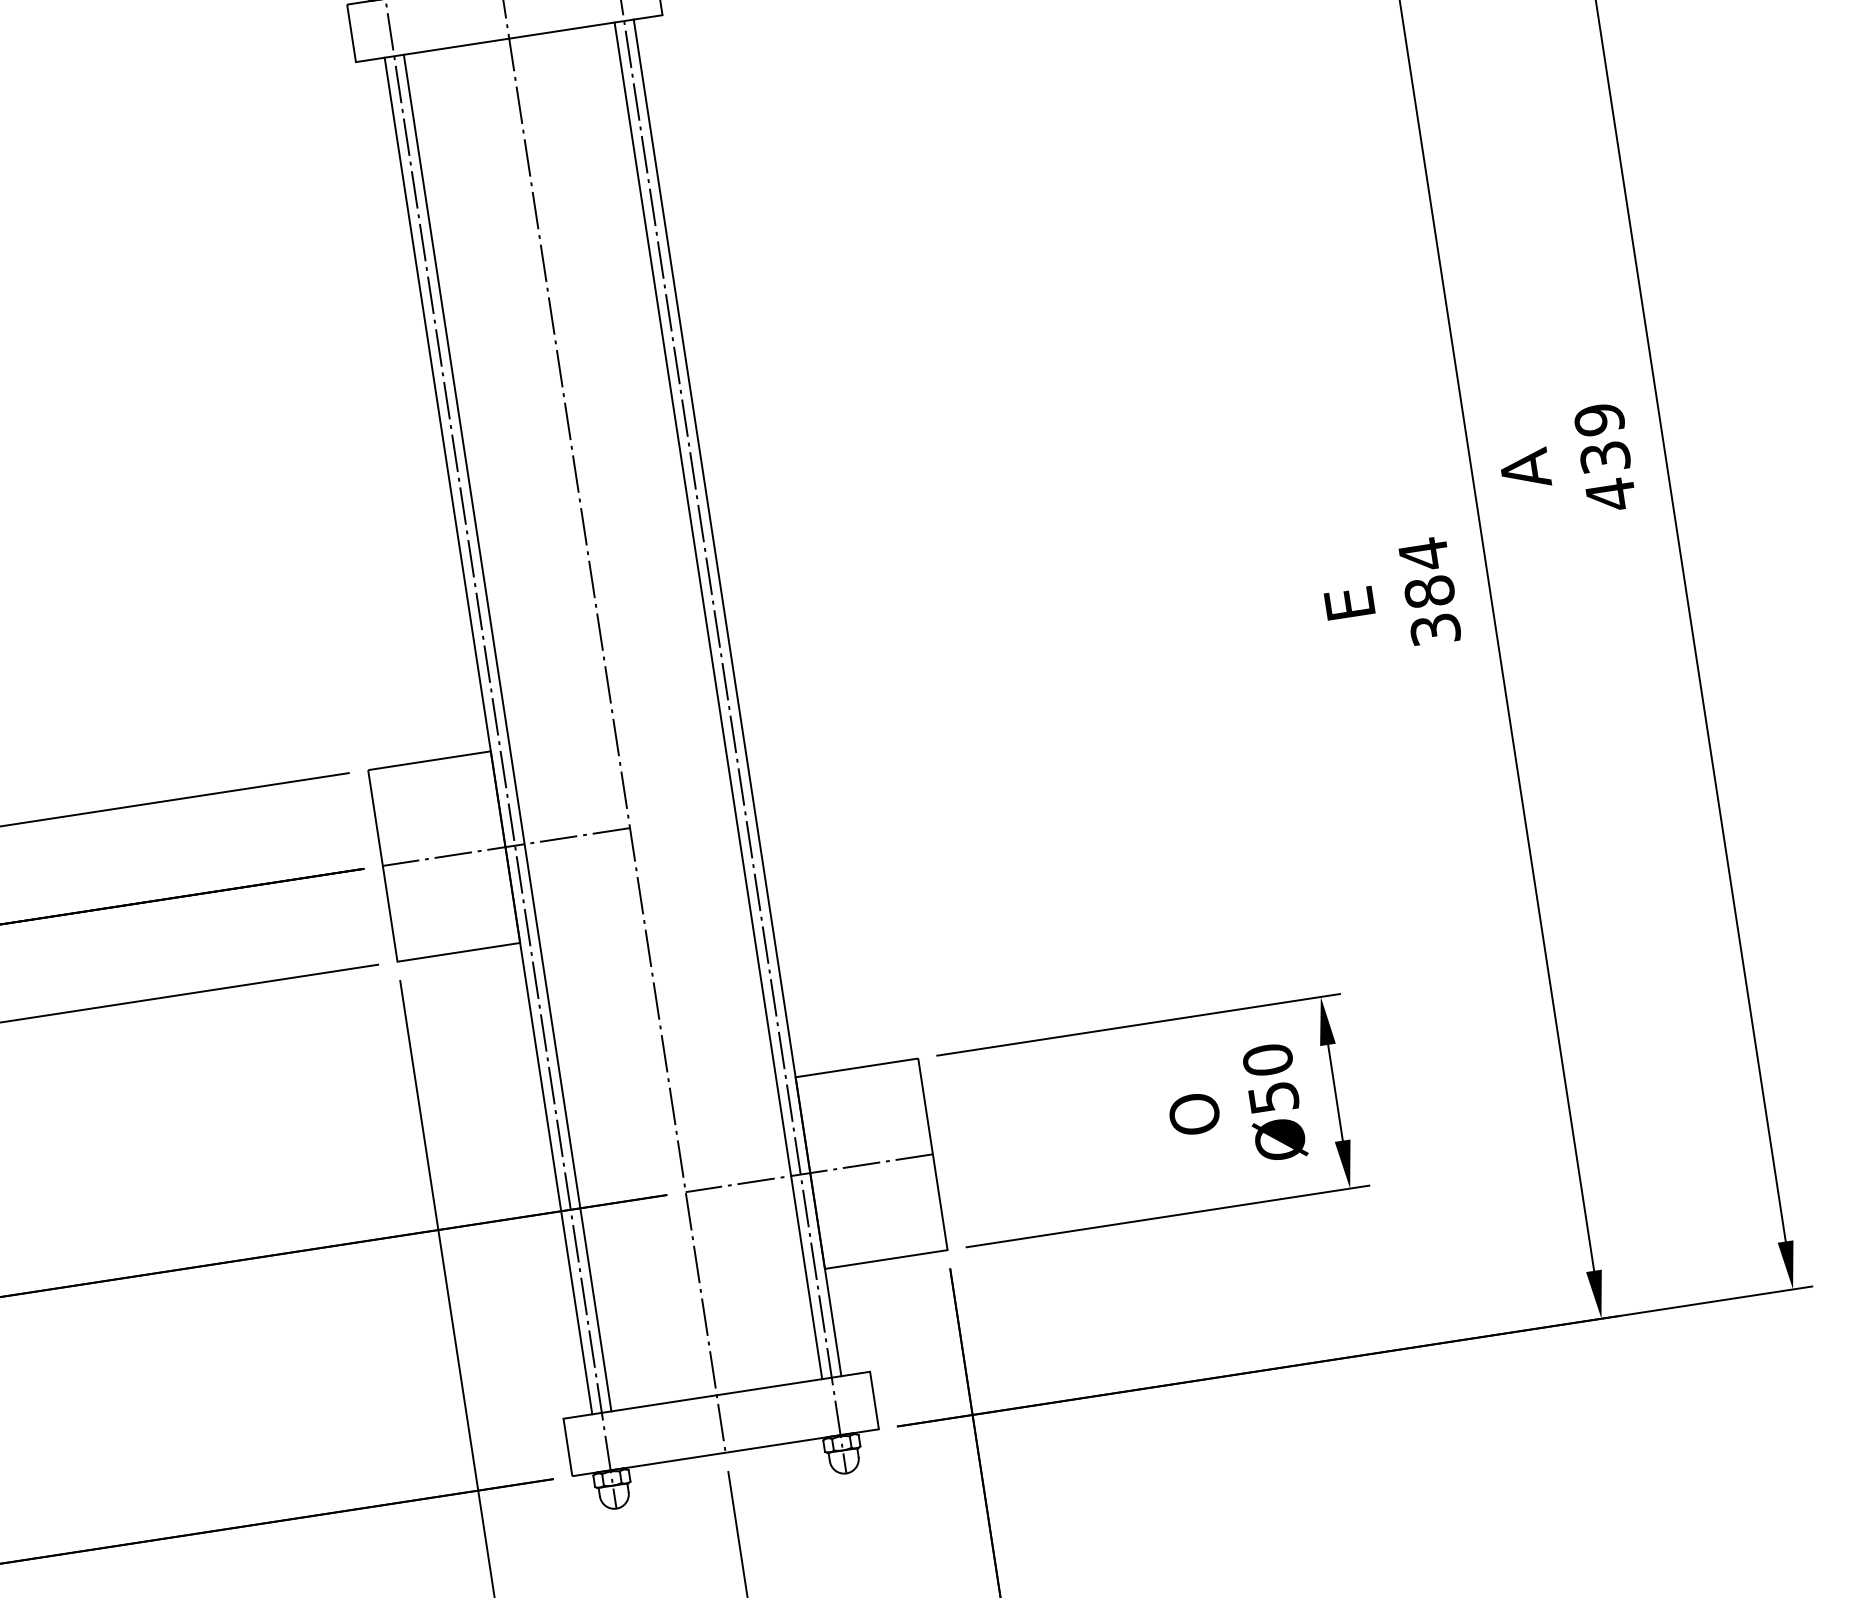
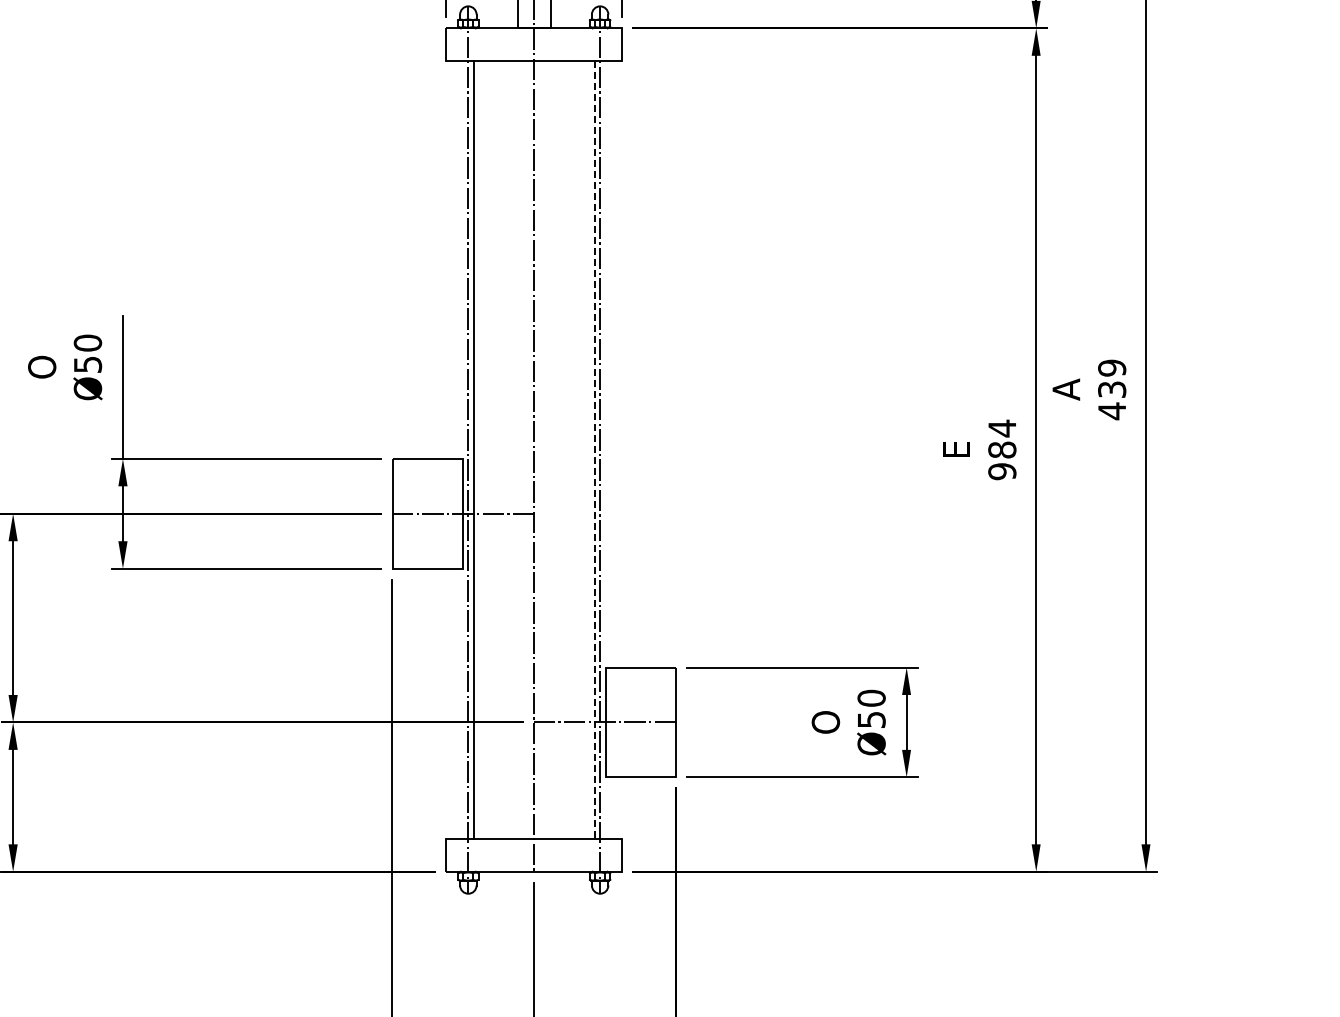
text: (1435, 629) -> (1002, 471), 384 -> 984
line: (737, 696) -> (605, 449), removed
line: (718, 701) -> (594, 450), solid -> dashed
line: (487, 735) -> (462, 449), removed

